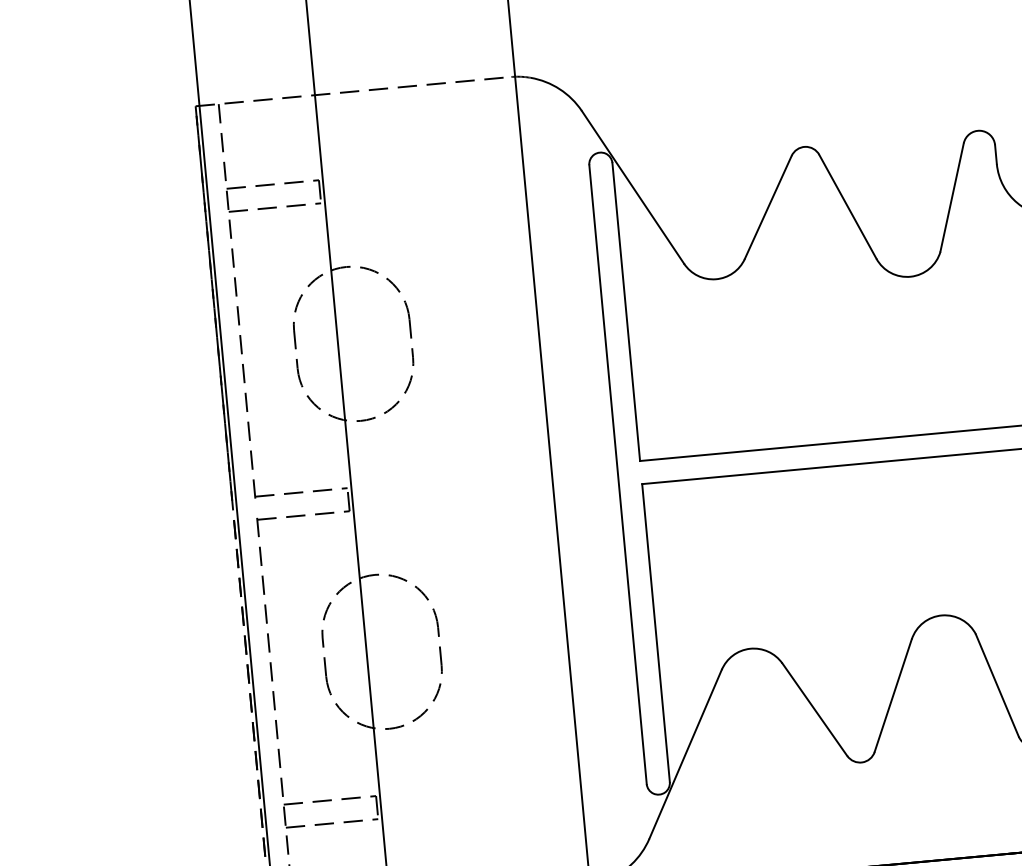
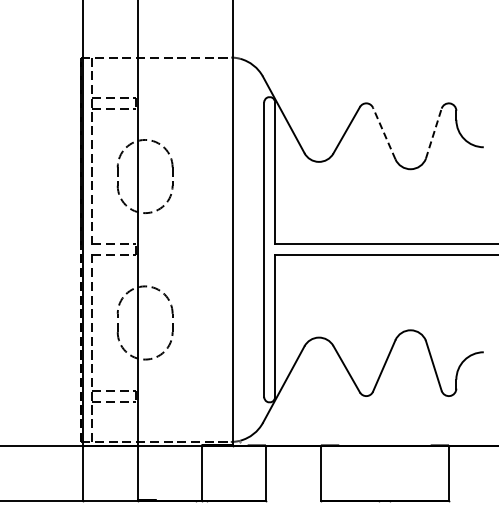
line: (951, 197) -> (433, 133), solid -> dashed
line: (848, 206) -> (384, 133), solid -> dashed

